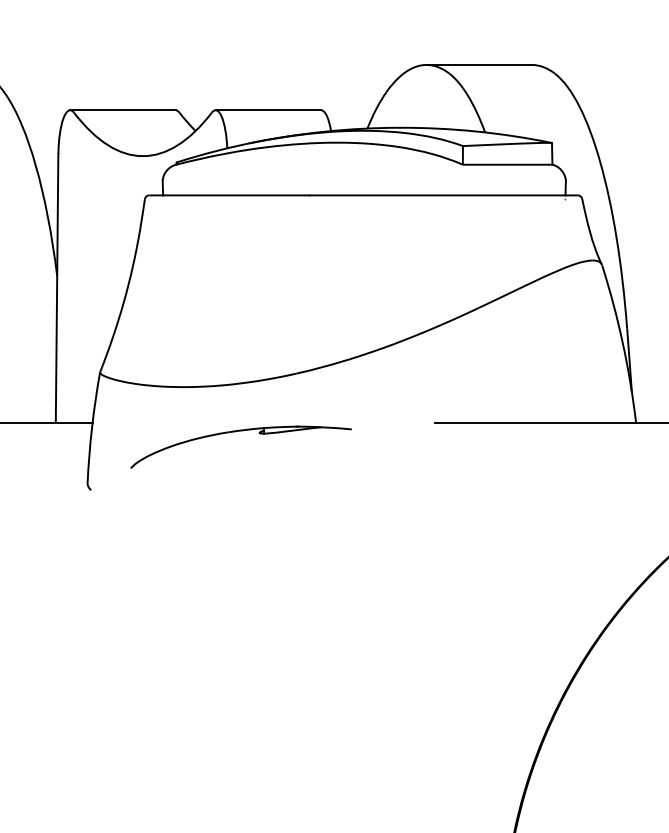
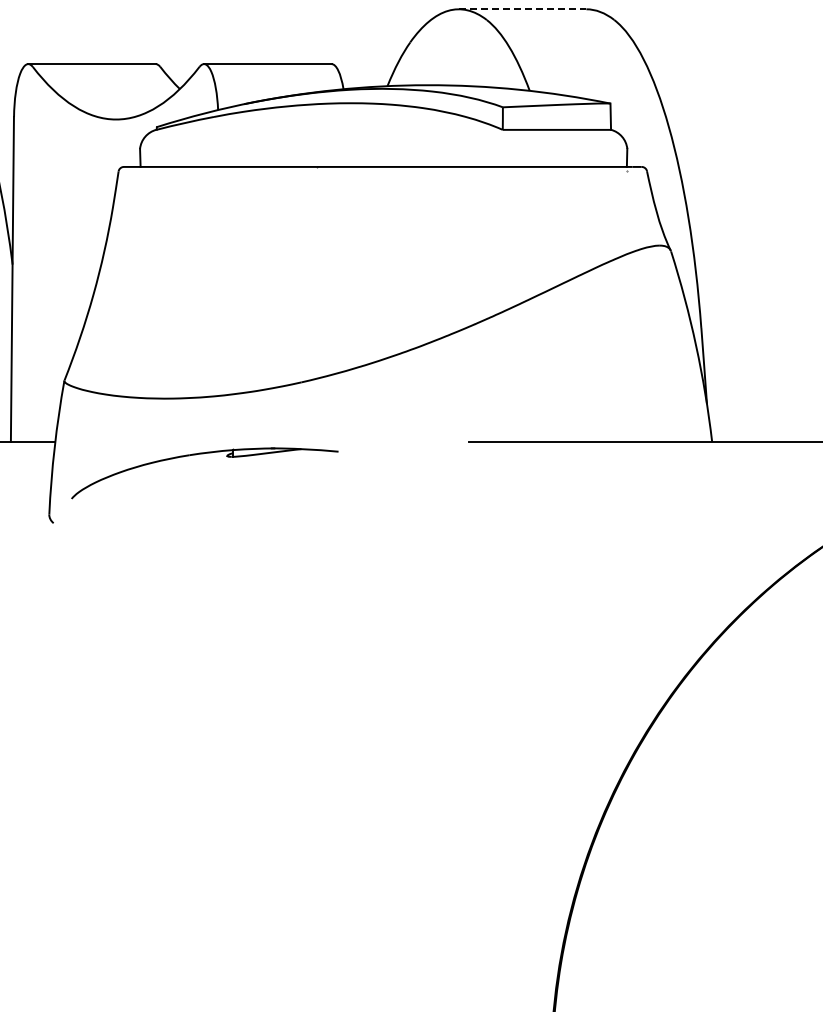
line: (479, 65) -> (522, 9), solid -> dashed
part: (240, 431) -> (203, 454), moved

